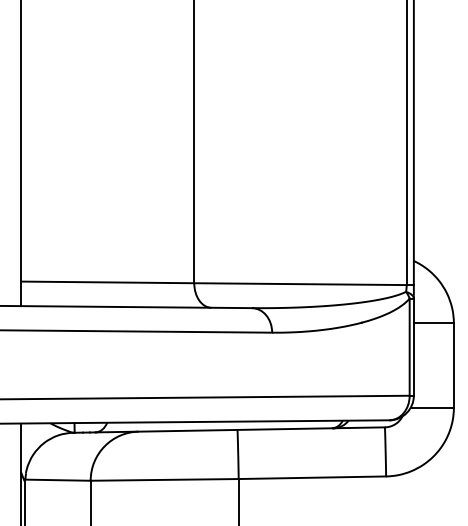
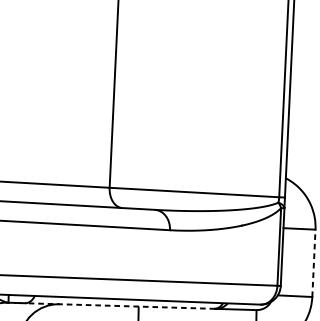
line: (453, 365) -> (313, 263), solid -> dashed
line: (214, 430) -> (120, 306), solid -> dashed

